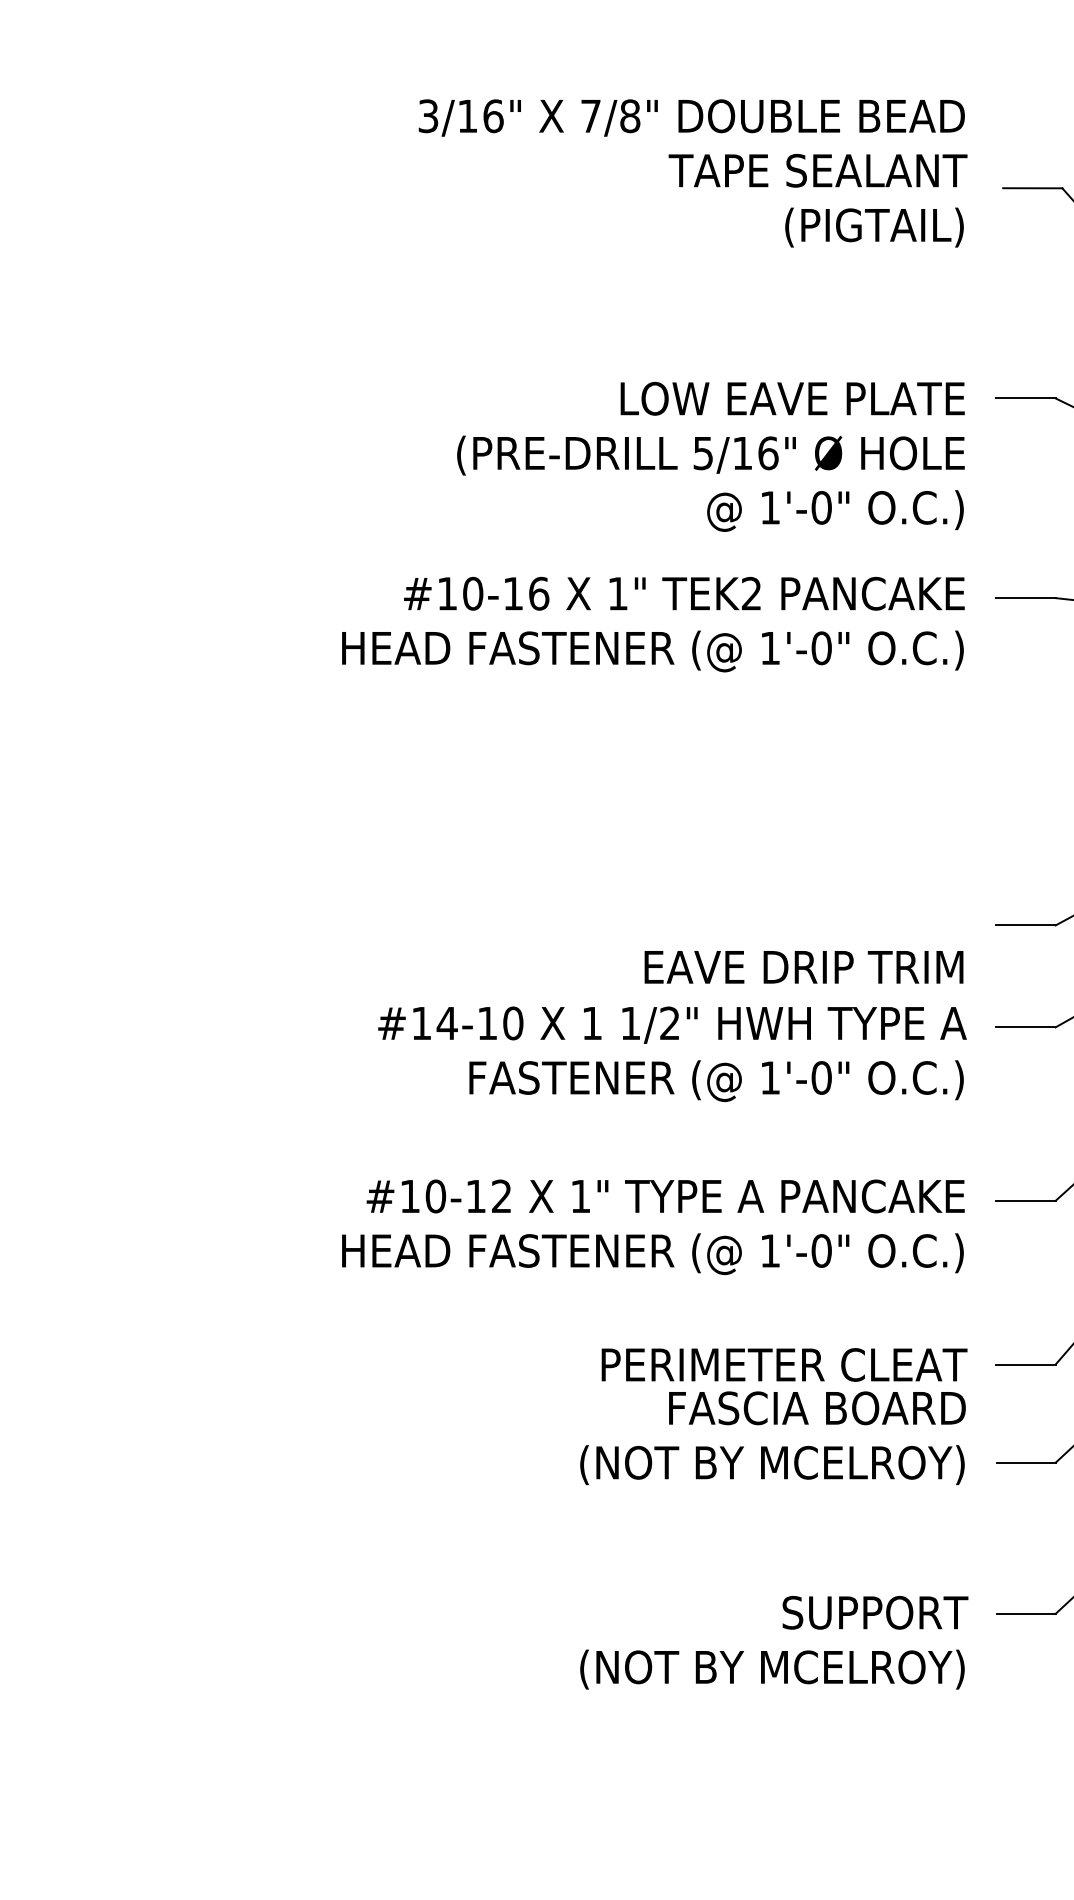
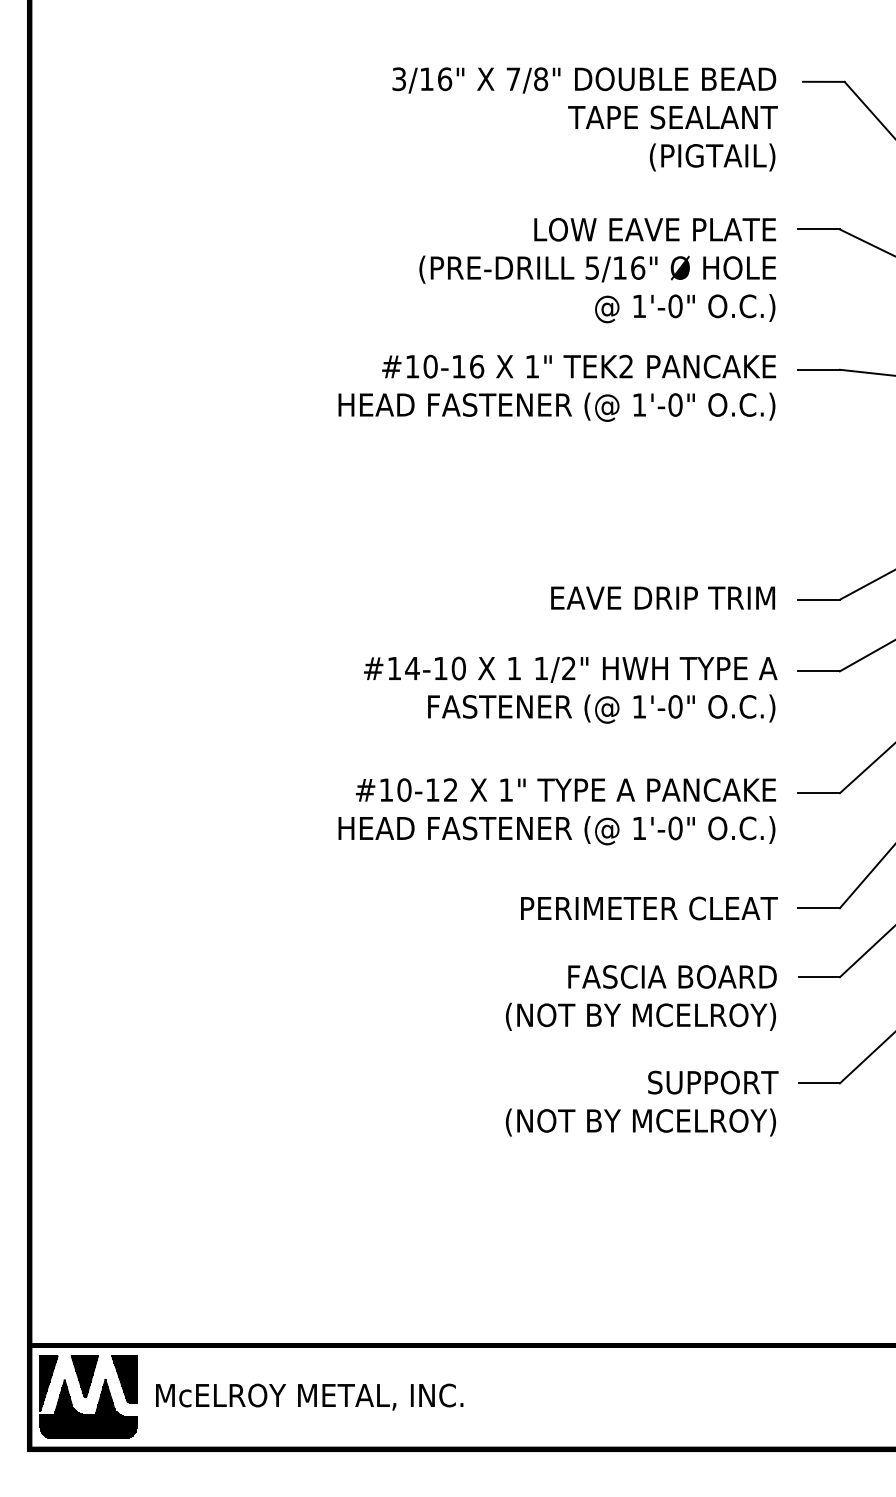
text: (692, 173) -> (584, 119), moved
text: (803, 966) -> (662, 597), moved
text: (773, 1437) -> (641, 997), moved

